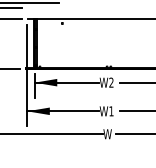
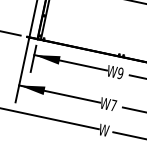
text: (111, 82) -> (120, 73), W2 -> W9
text: (111, 111) -> (113, 105), W1 -> W7

